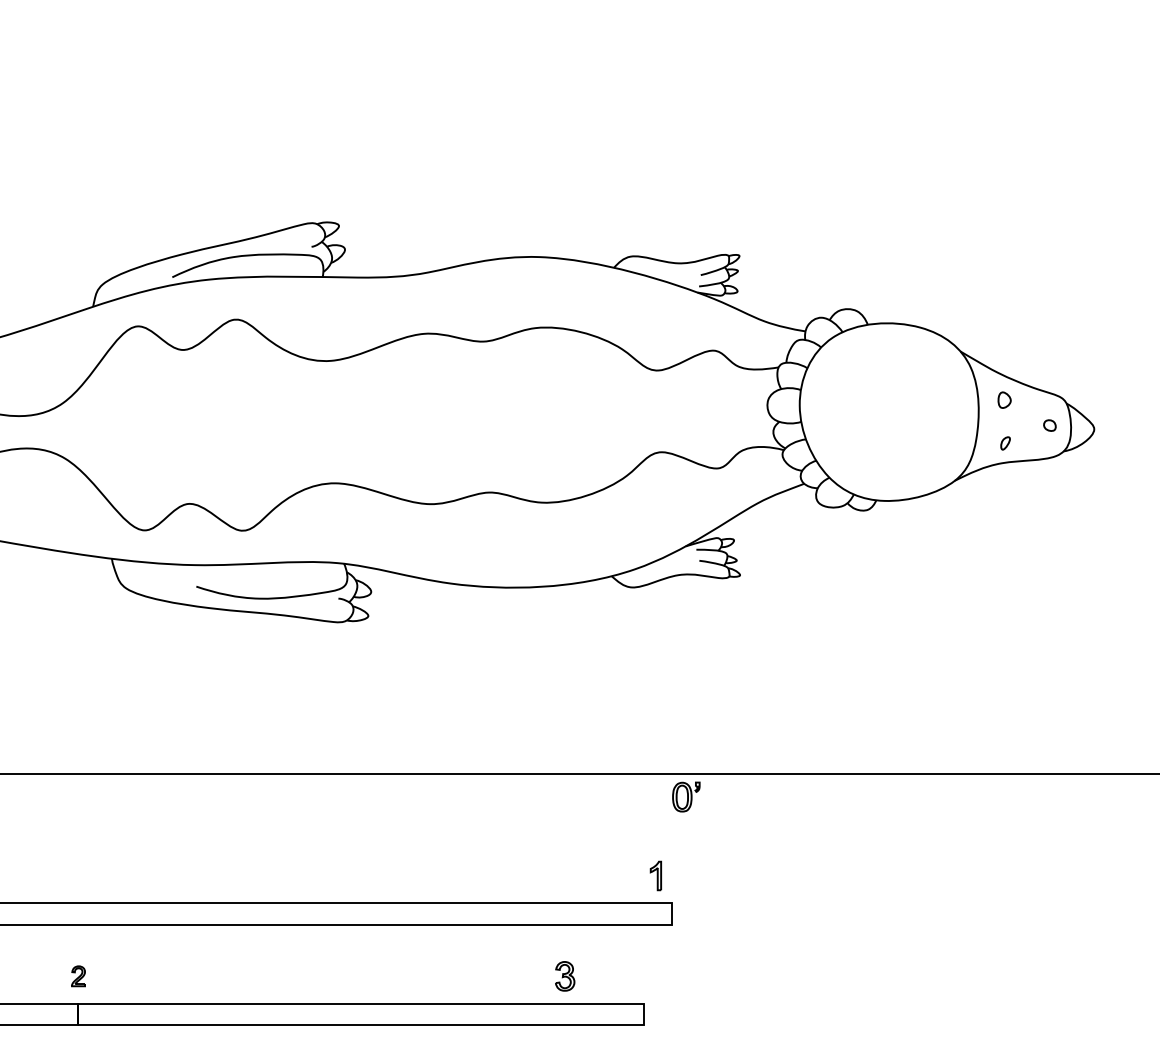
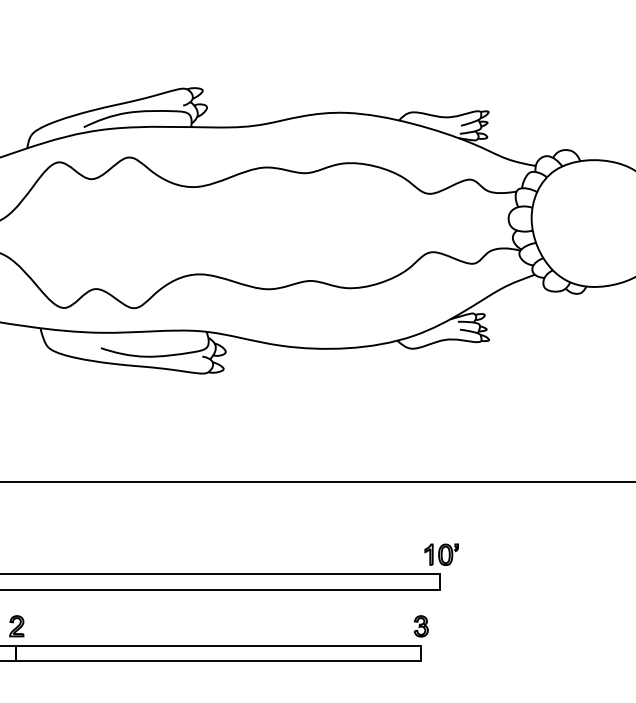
part: (686, 796) -> (448, 554), moved
part: (78, 976) -> (16, 626), size x1.43
part: (565, 976) -> (421, 626), moved

